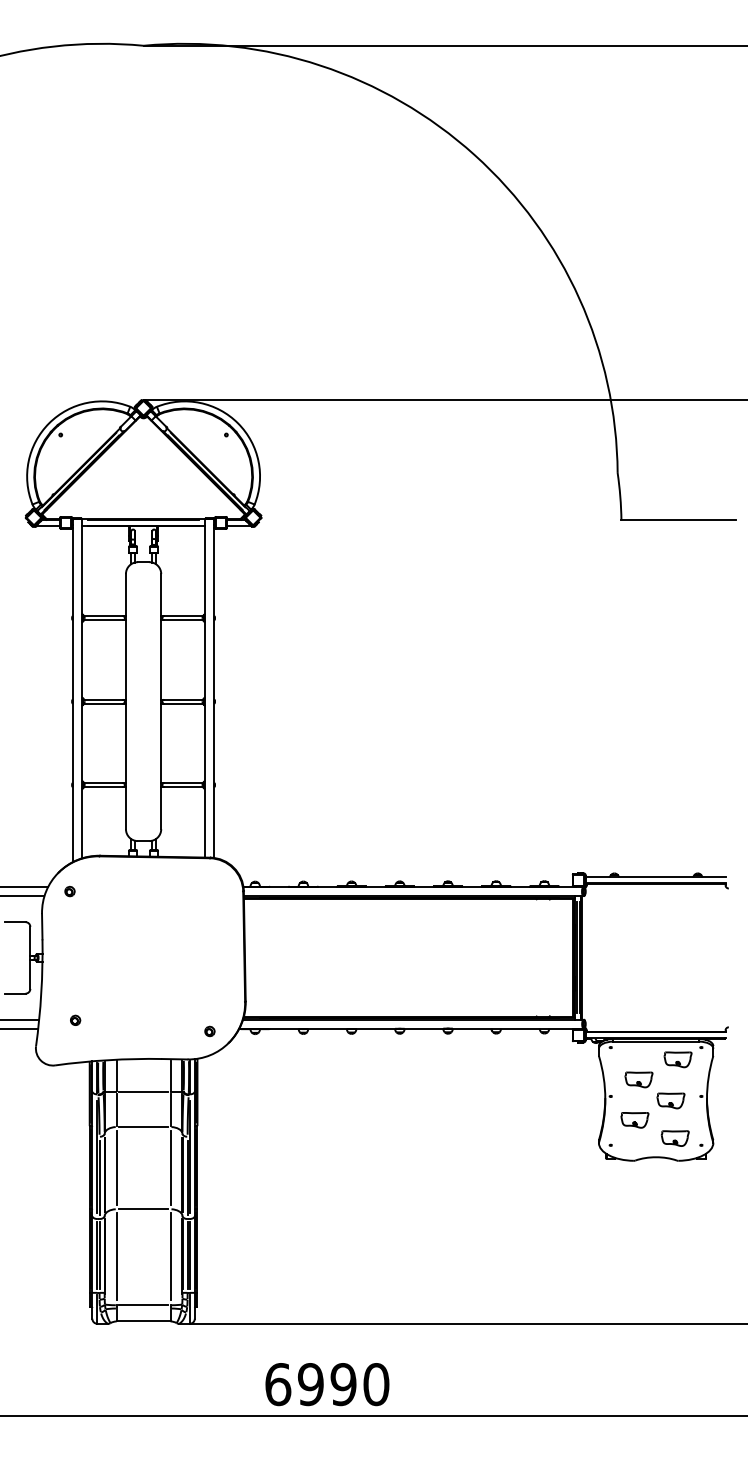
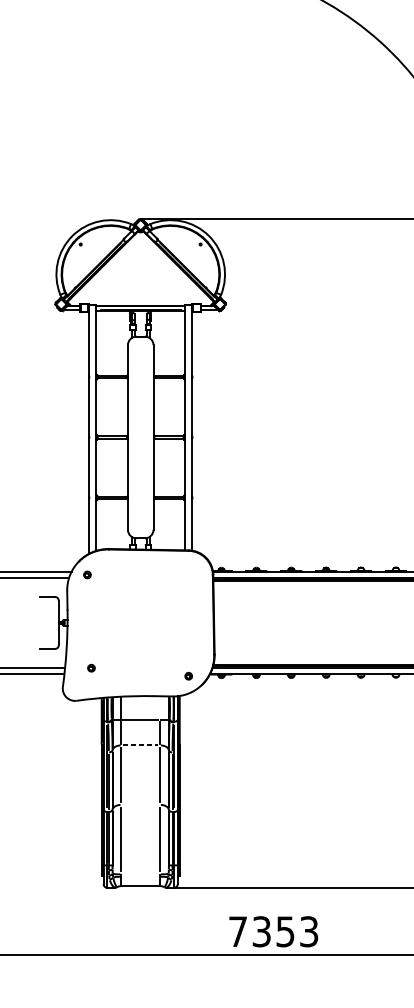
line: (170, 1075) -> (160, 708), removed
line: (144, 1127) -> (141, 745), solid -> dashed
line: (143, 1209) -> (140, 805), removed
line: (143, 1305) -> (140, 874), removed
text: (327, 1384) -> (273, 931), 6990 -> 7353

